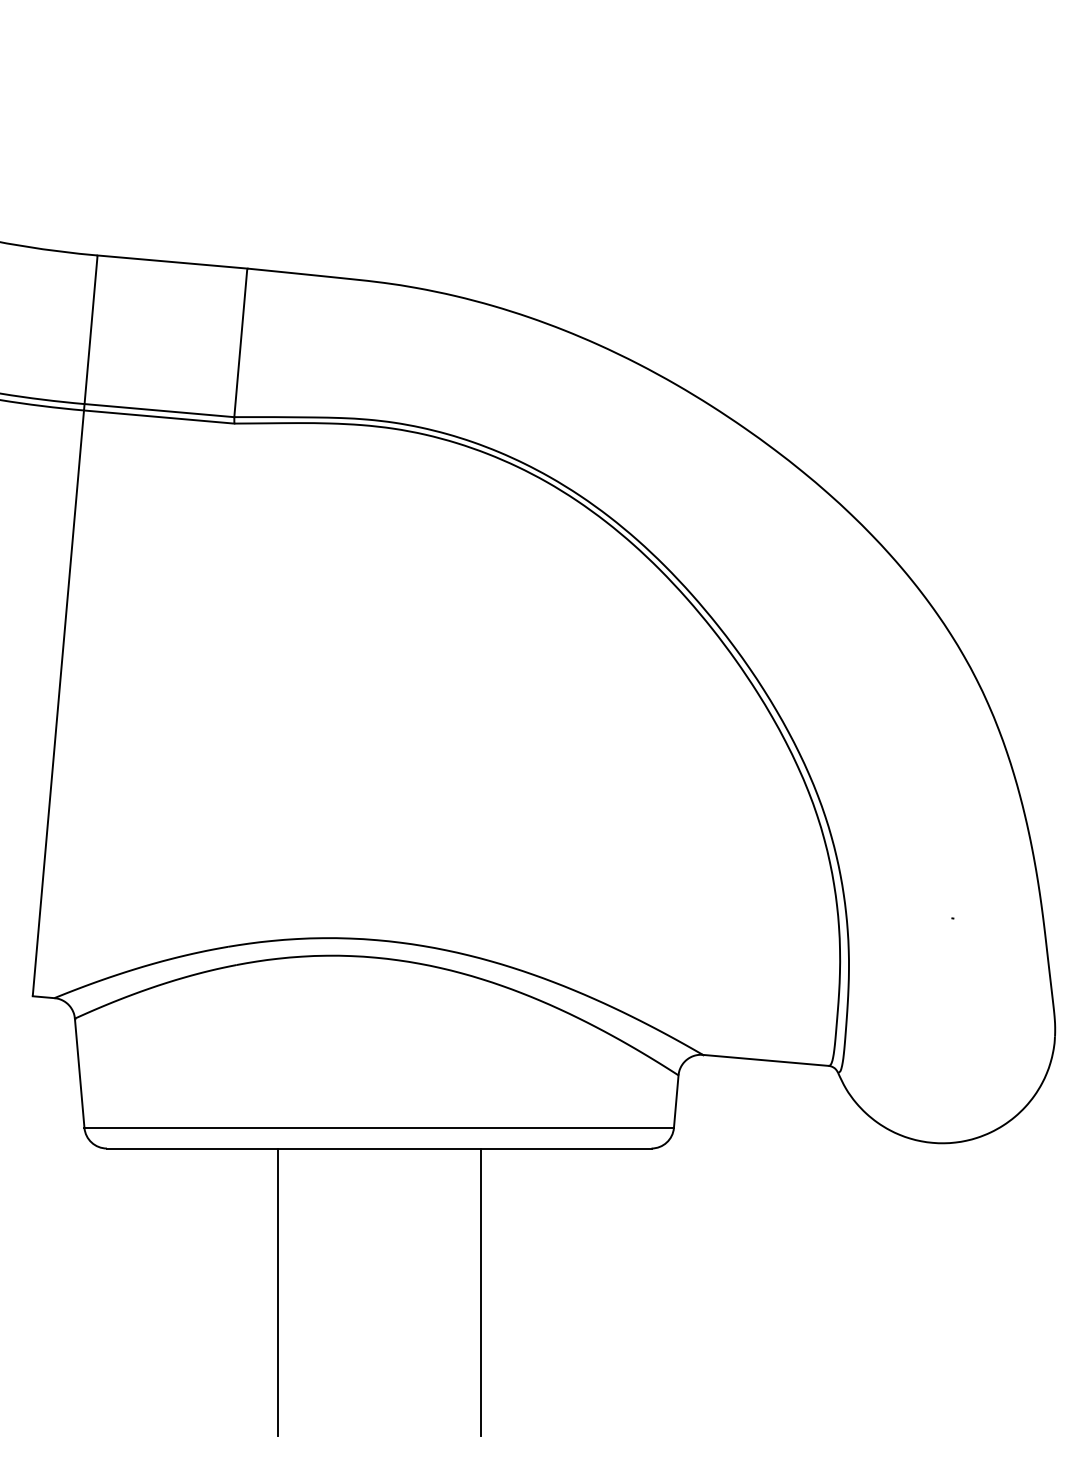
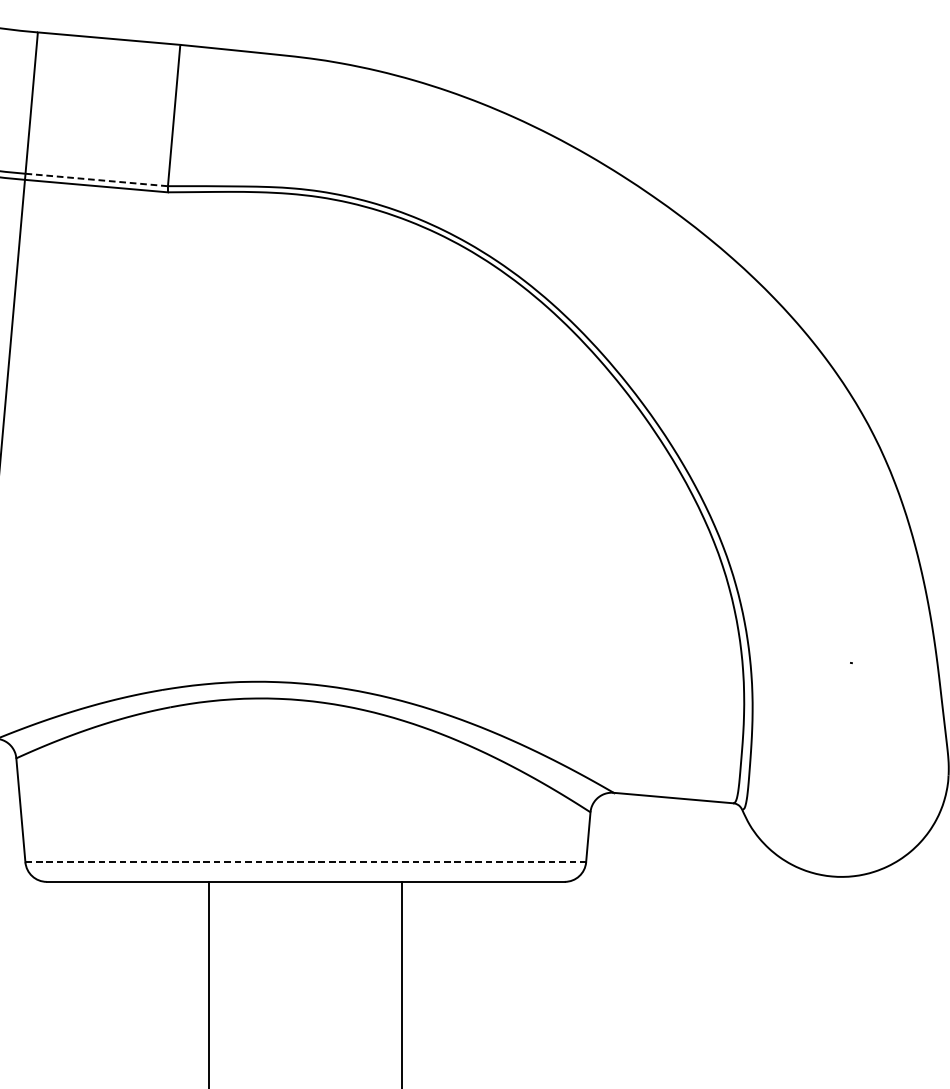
line: (159, 410) -> (96, 179), solid -> dashed
line: (379, 1127) -> (306, 861), solid -> dashed

